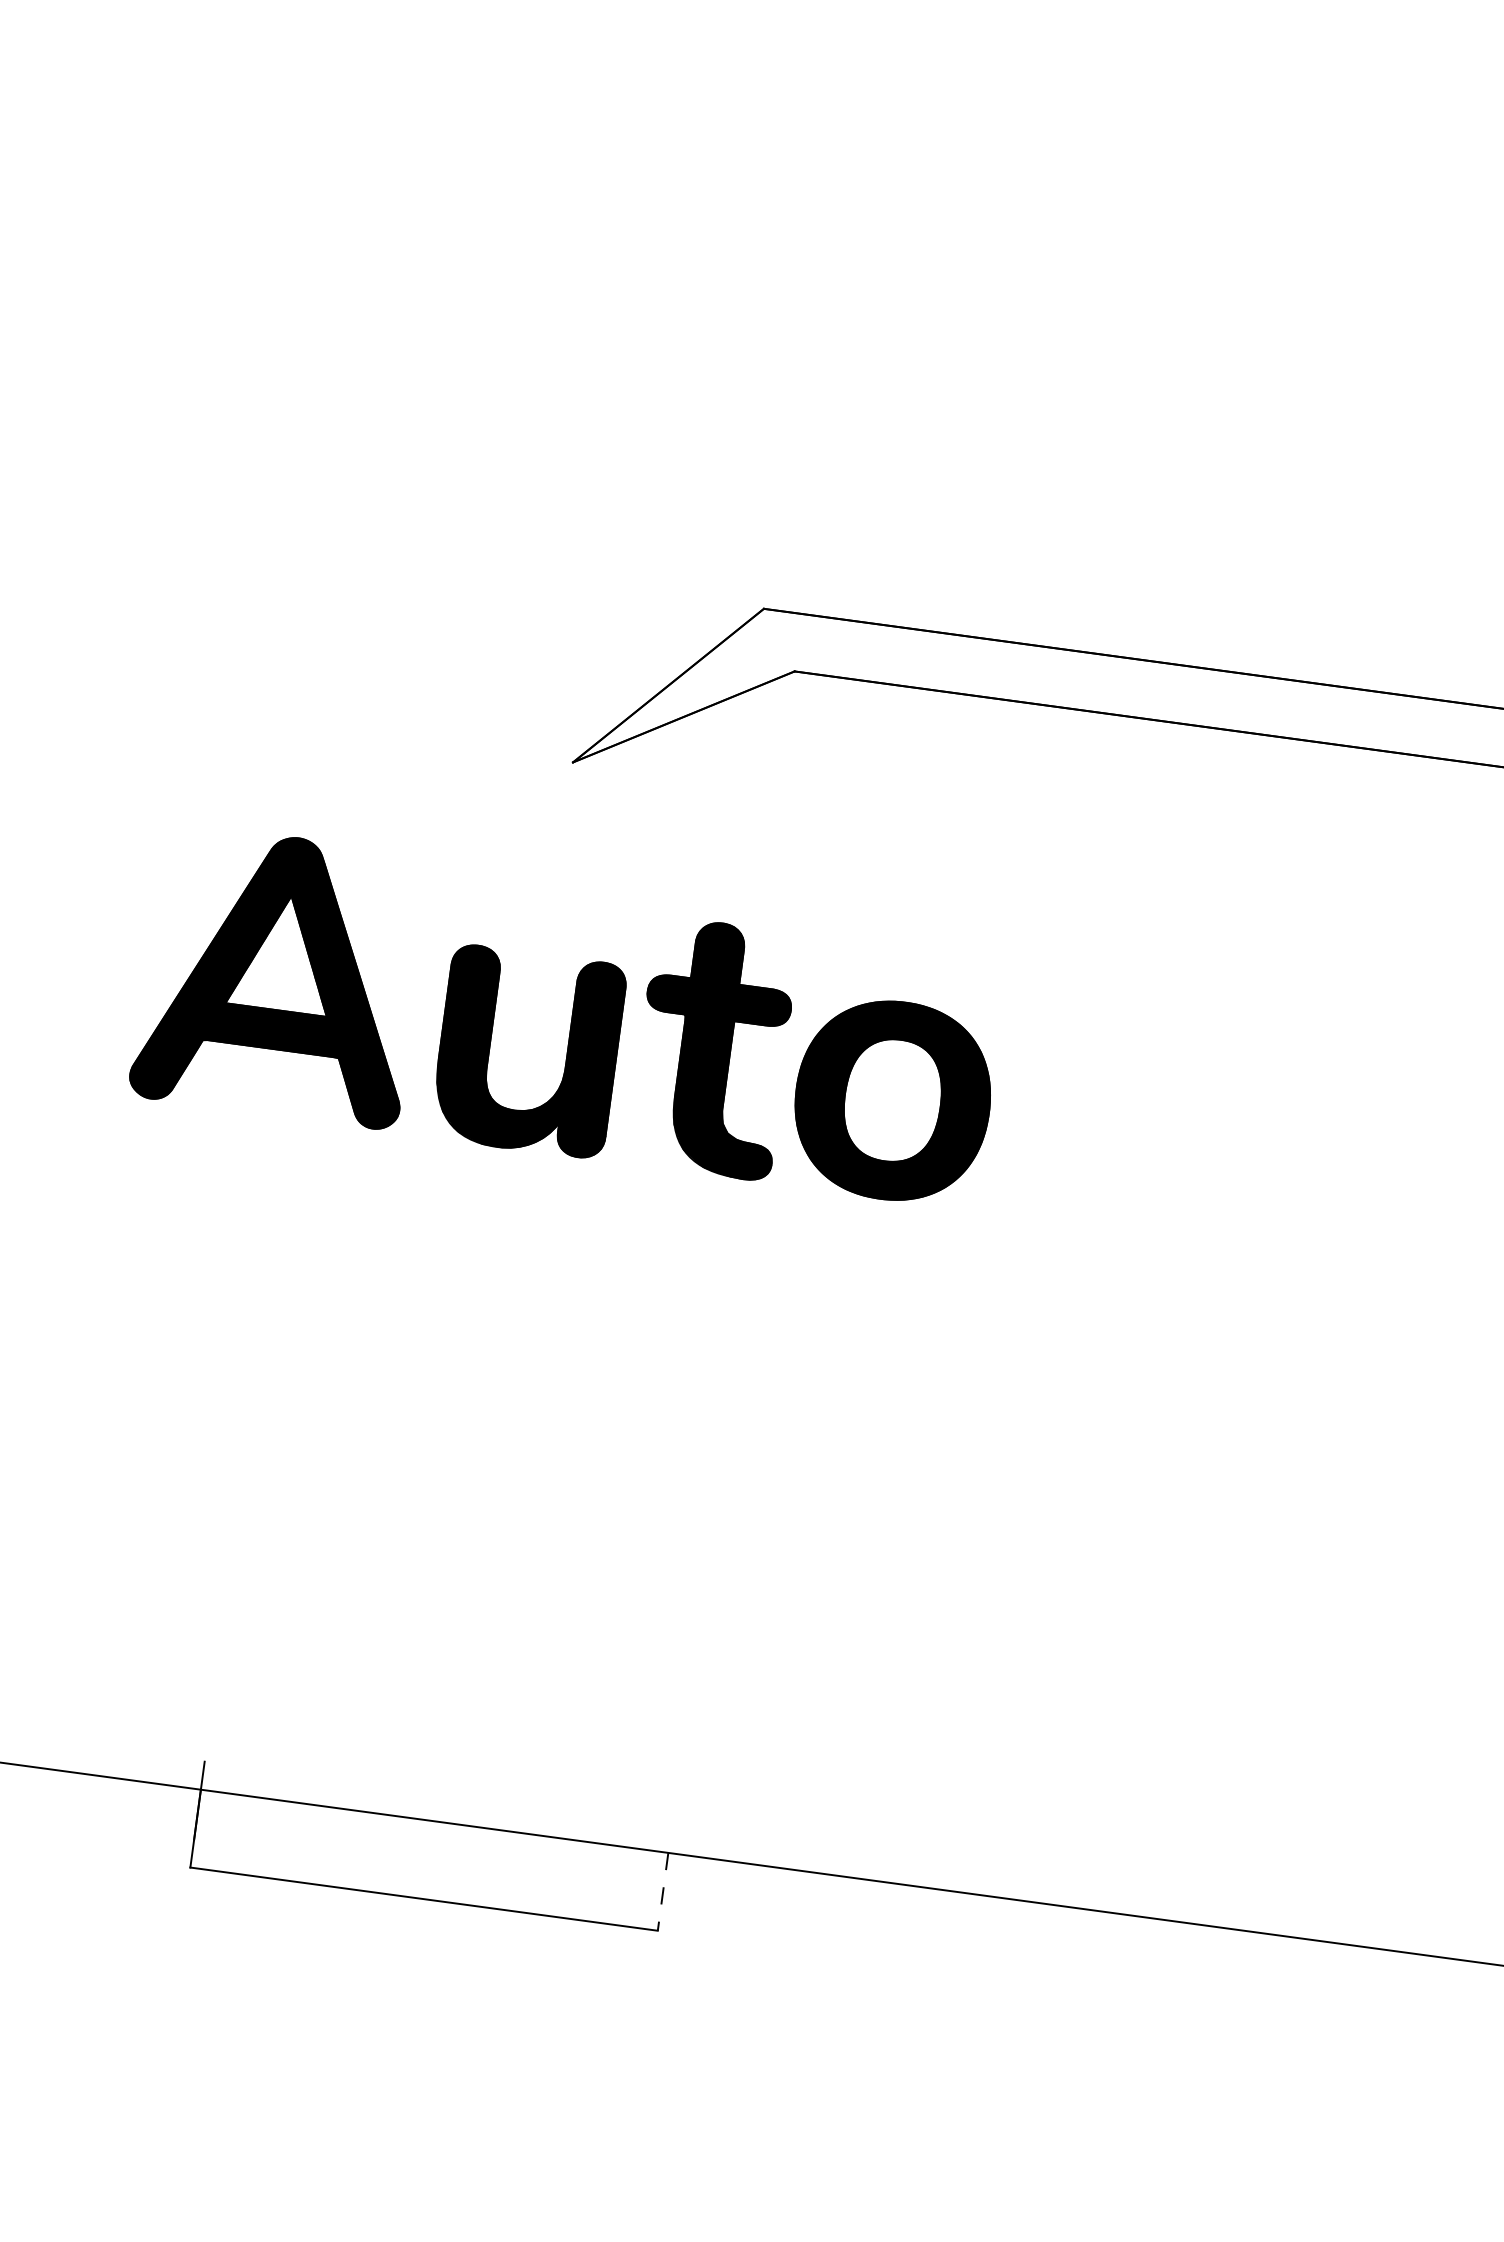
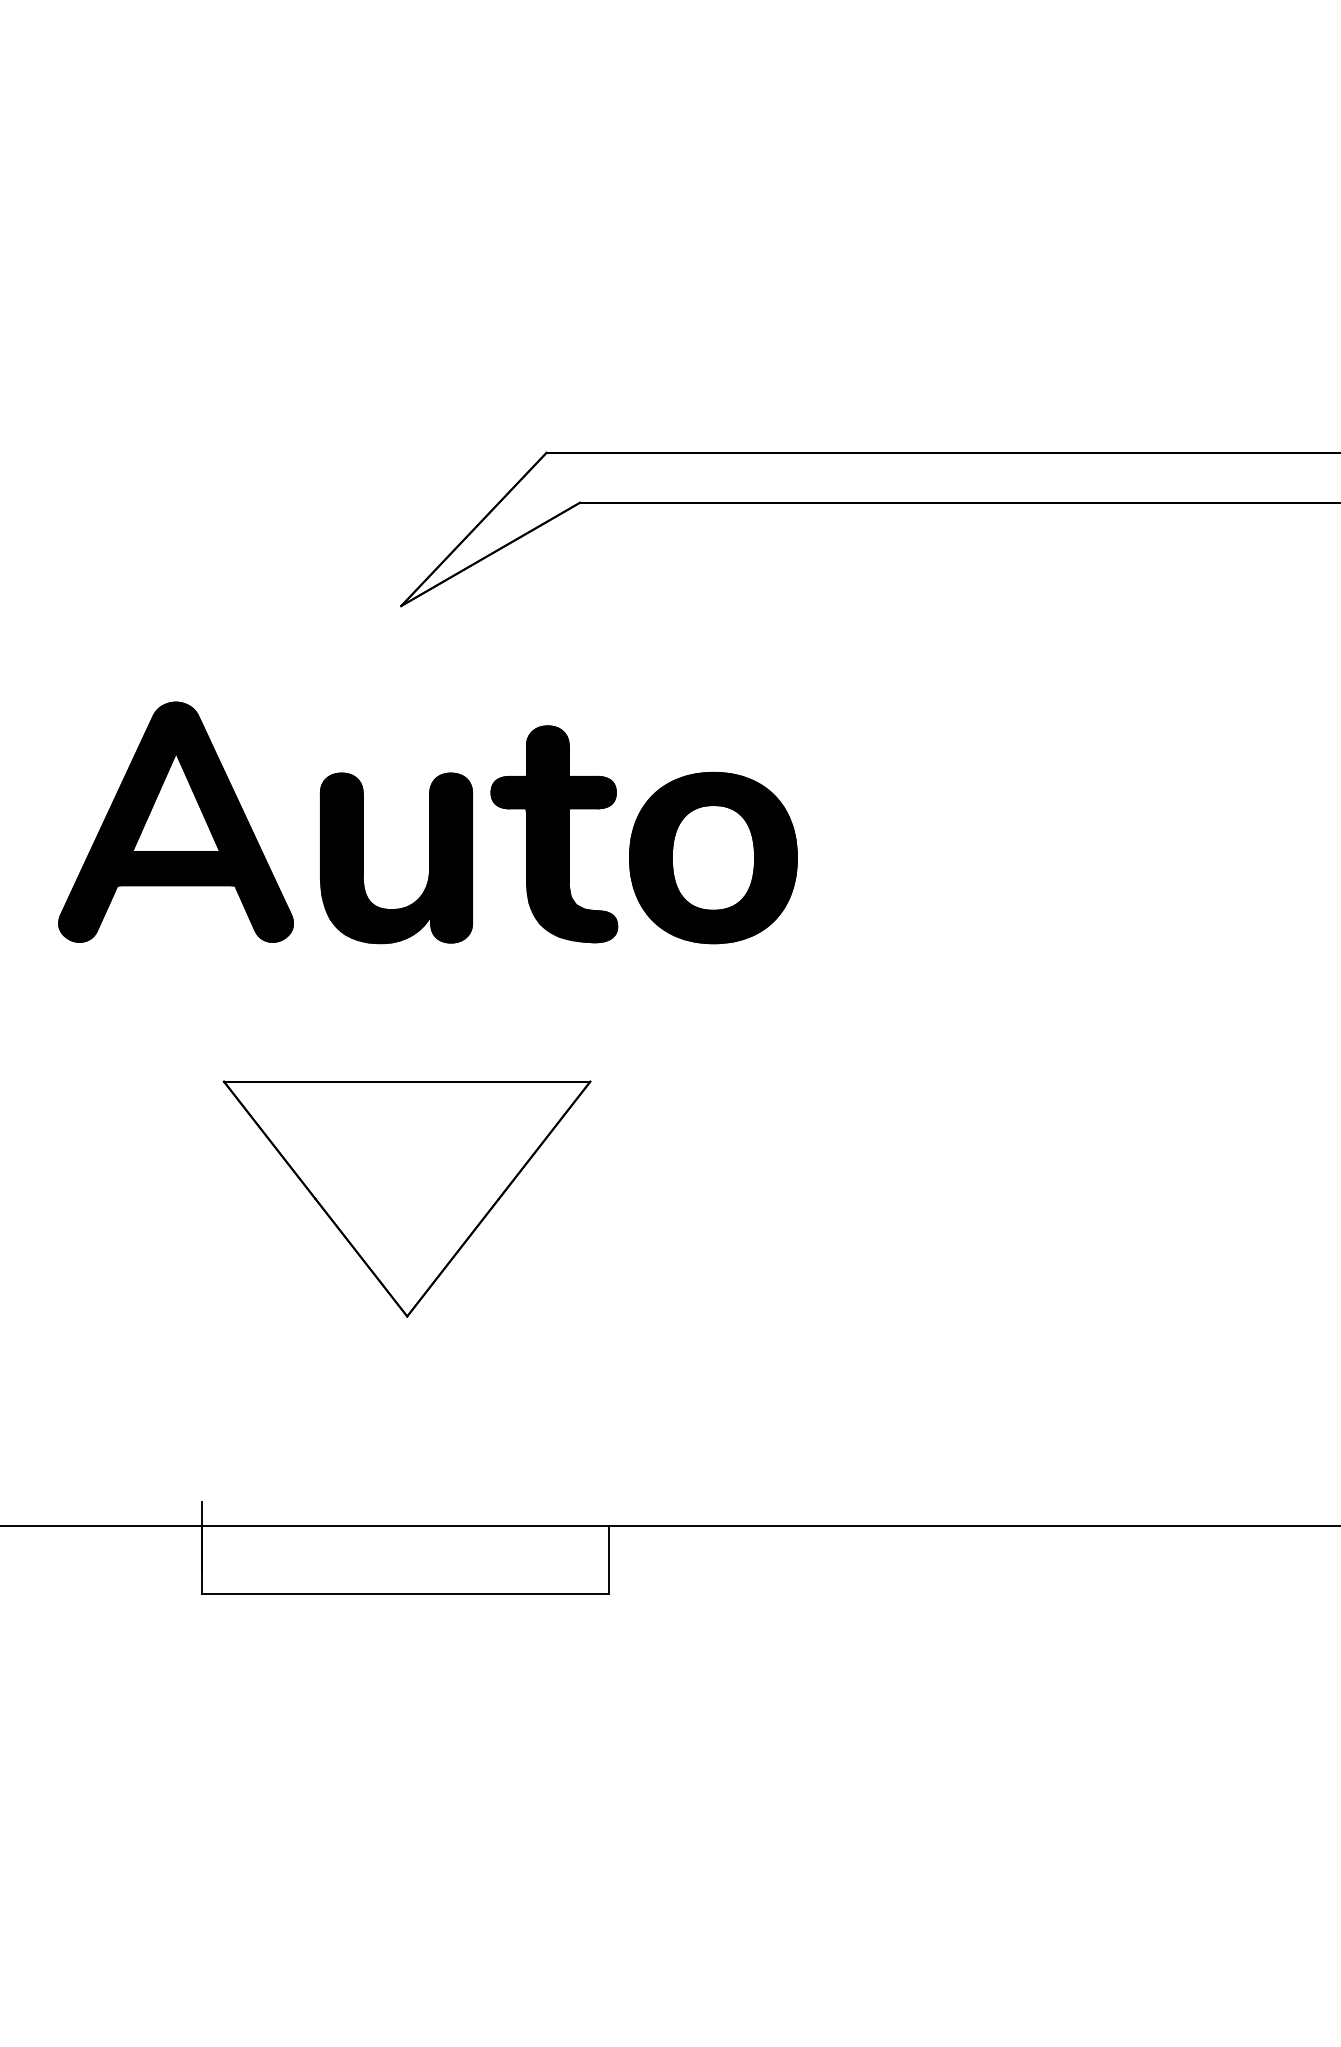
part: (486, 1444) -> (406, 1198), added
line: (662, 1892) -> (608, 1560), dashed -> solid

